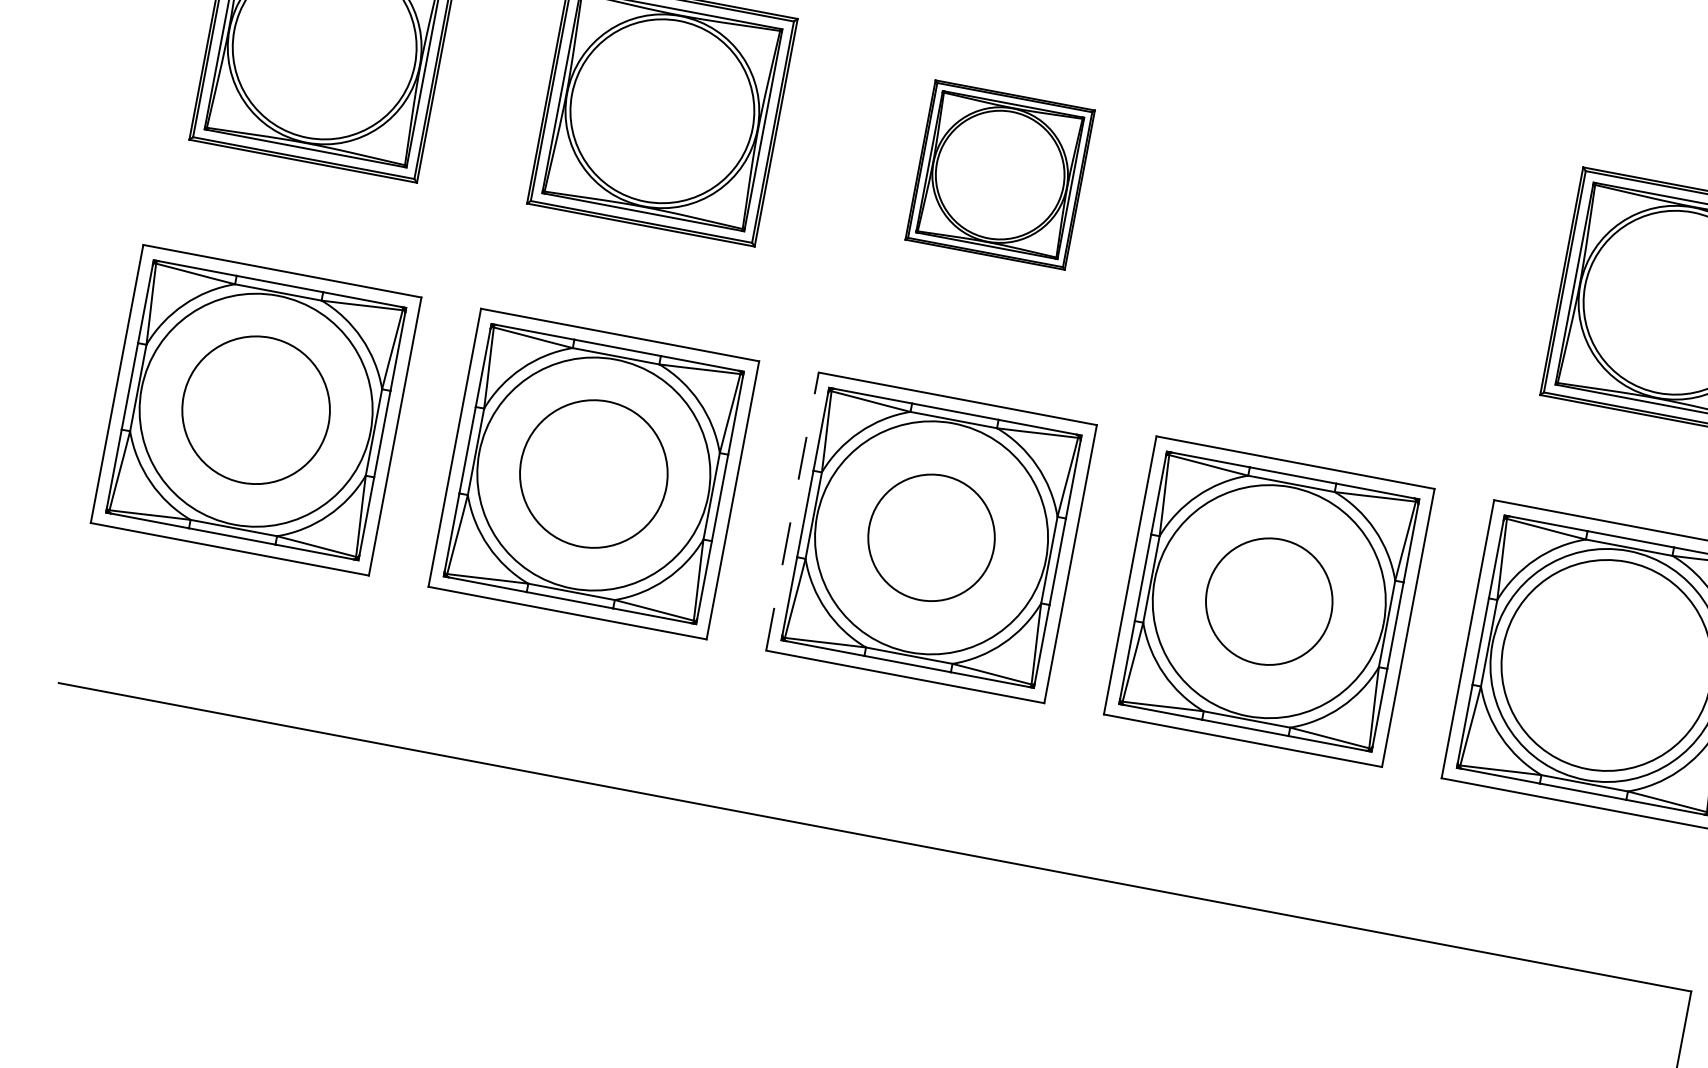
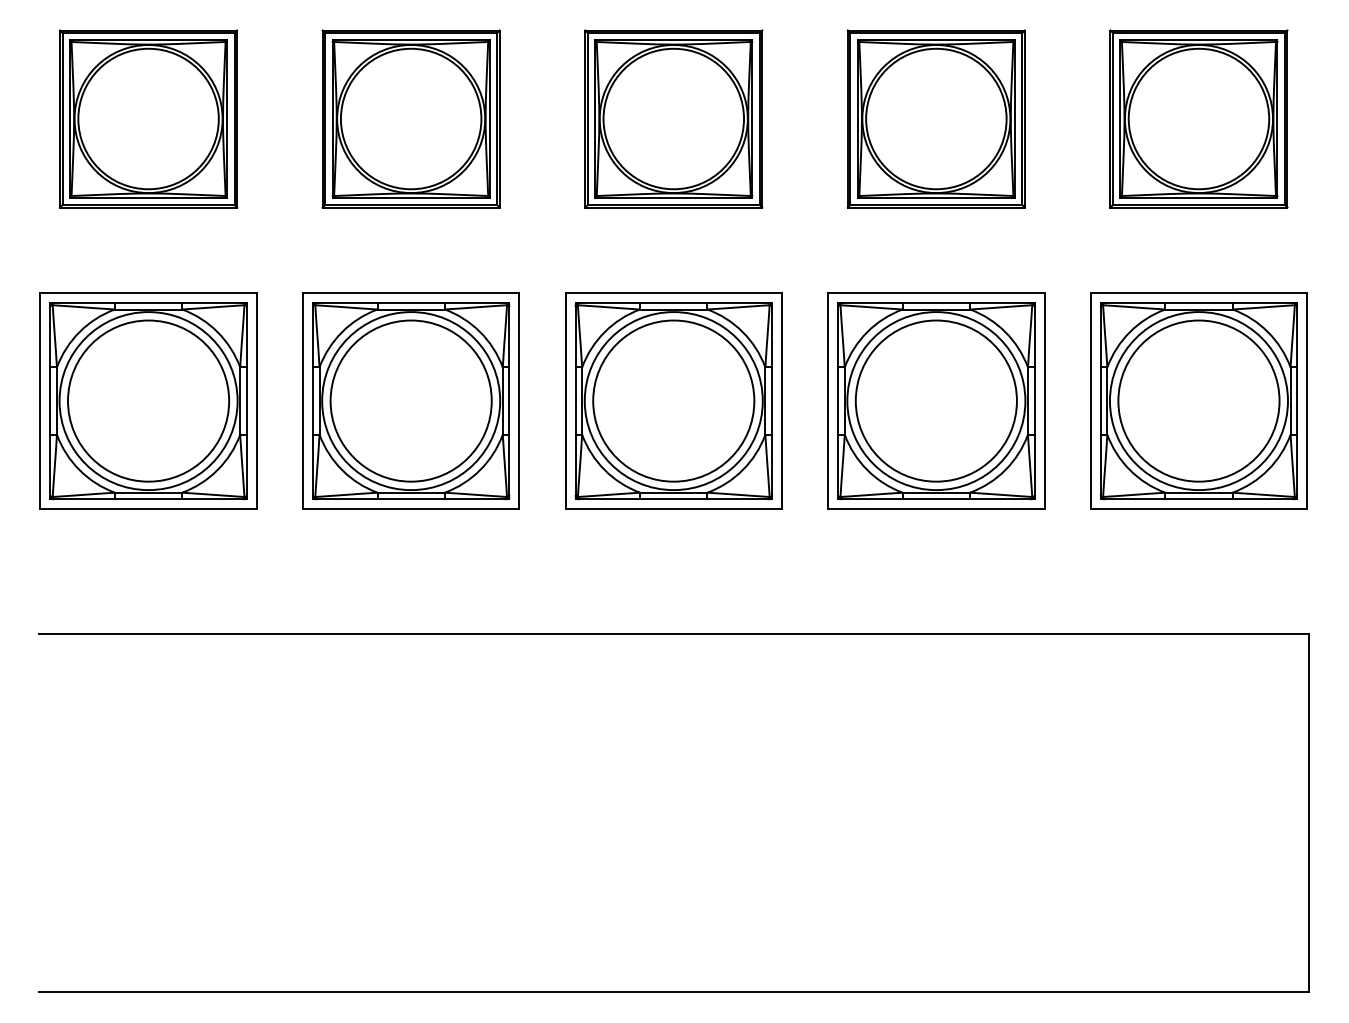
part: (999, 174) -> (673, 118), size x1.43
part: (1336, 238) -> (935, 118), added
circle: (256, 409) -> (148, 400), size x1.43
circle: (593, 473) -> (410, 400), size x1.43
line: (792, 510) -> (565, 400), dashed -> solid
circle: (931, 537) -> (673, 400), size x1.67
circle: (1268, 600) -> (935, 400), size x1.67

